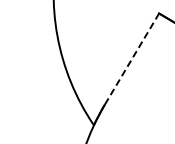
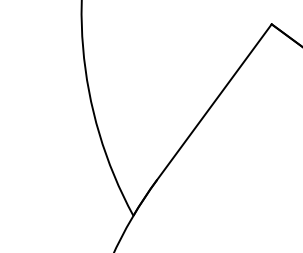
line: (132, 59) -> (215, 103), dashed -> solid

